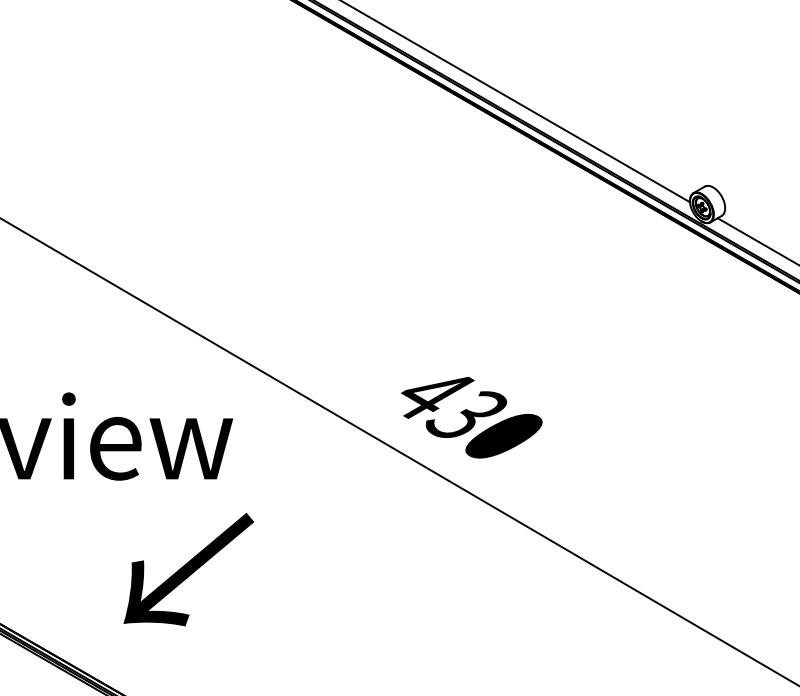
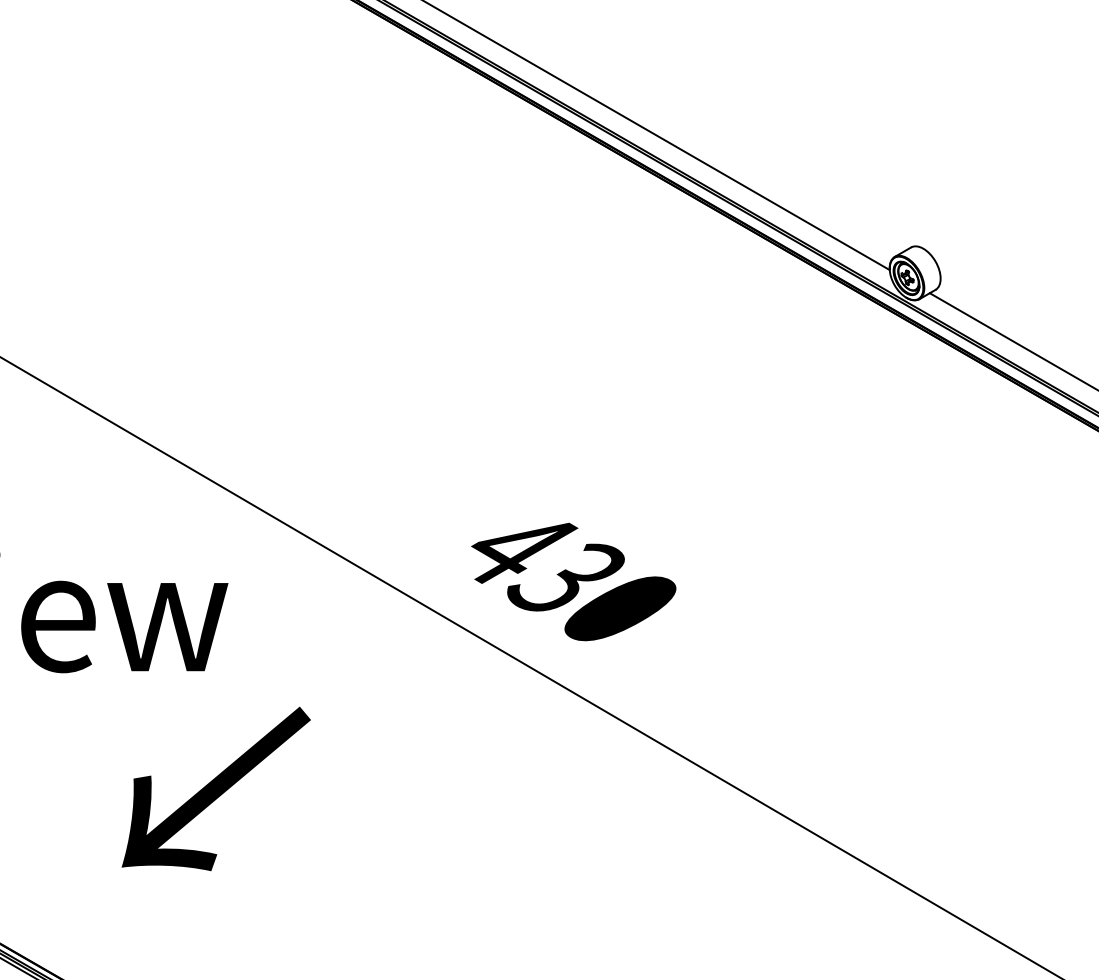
text: (188, 569) -> (215, 788), moved

